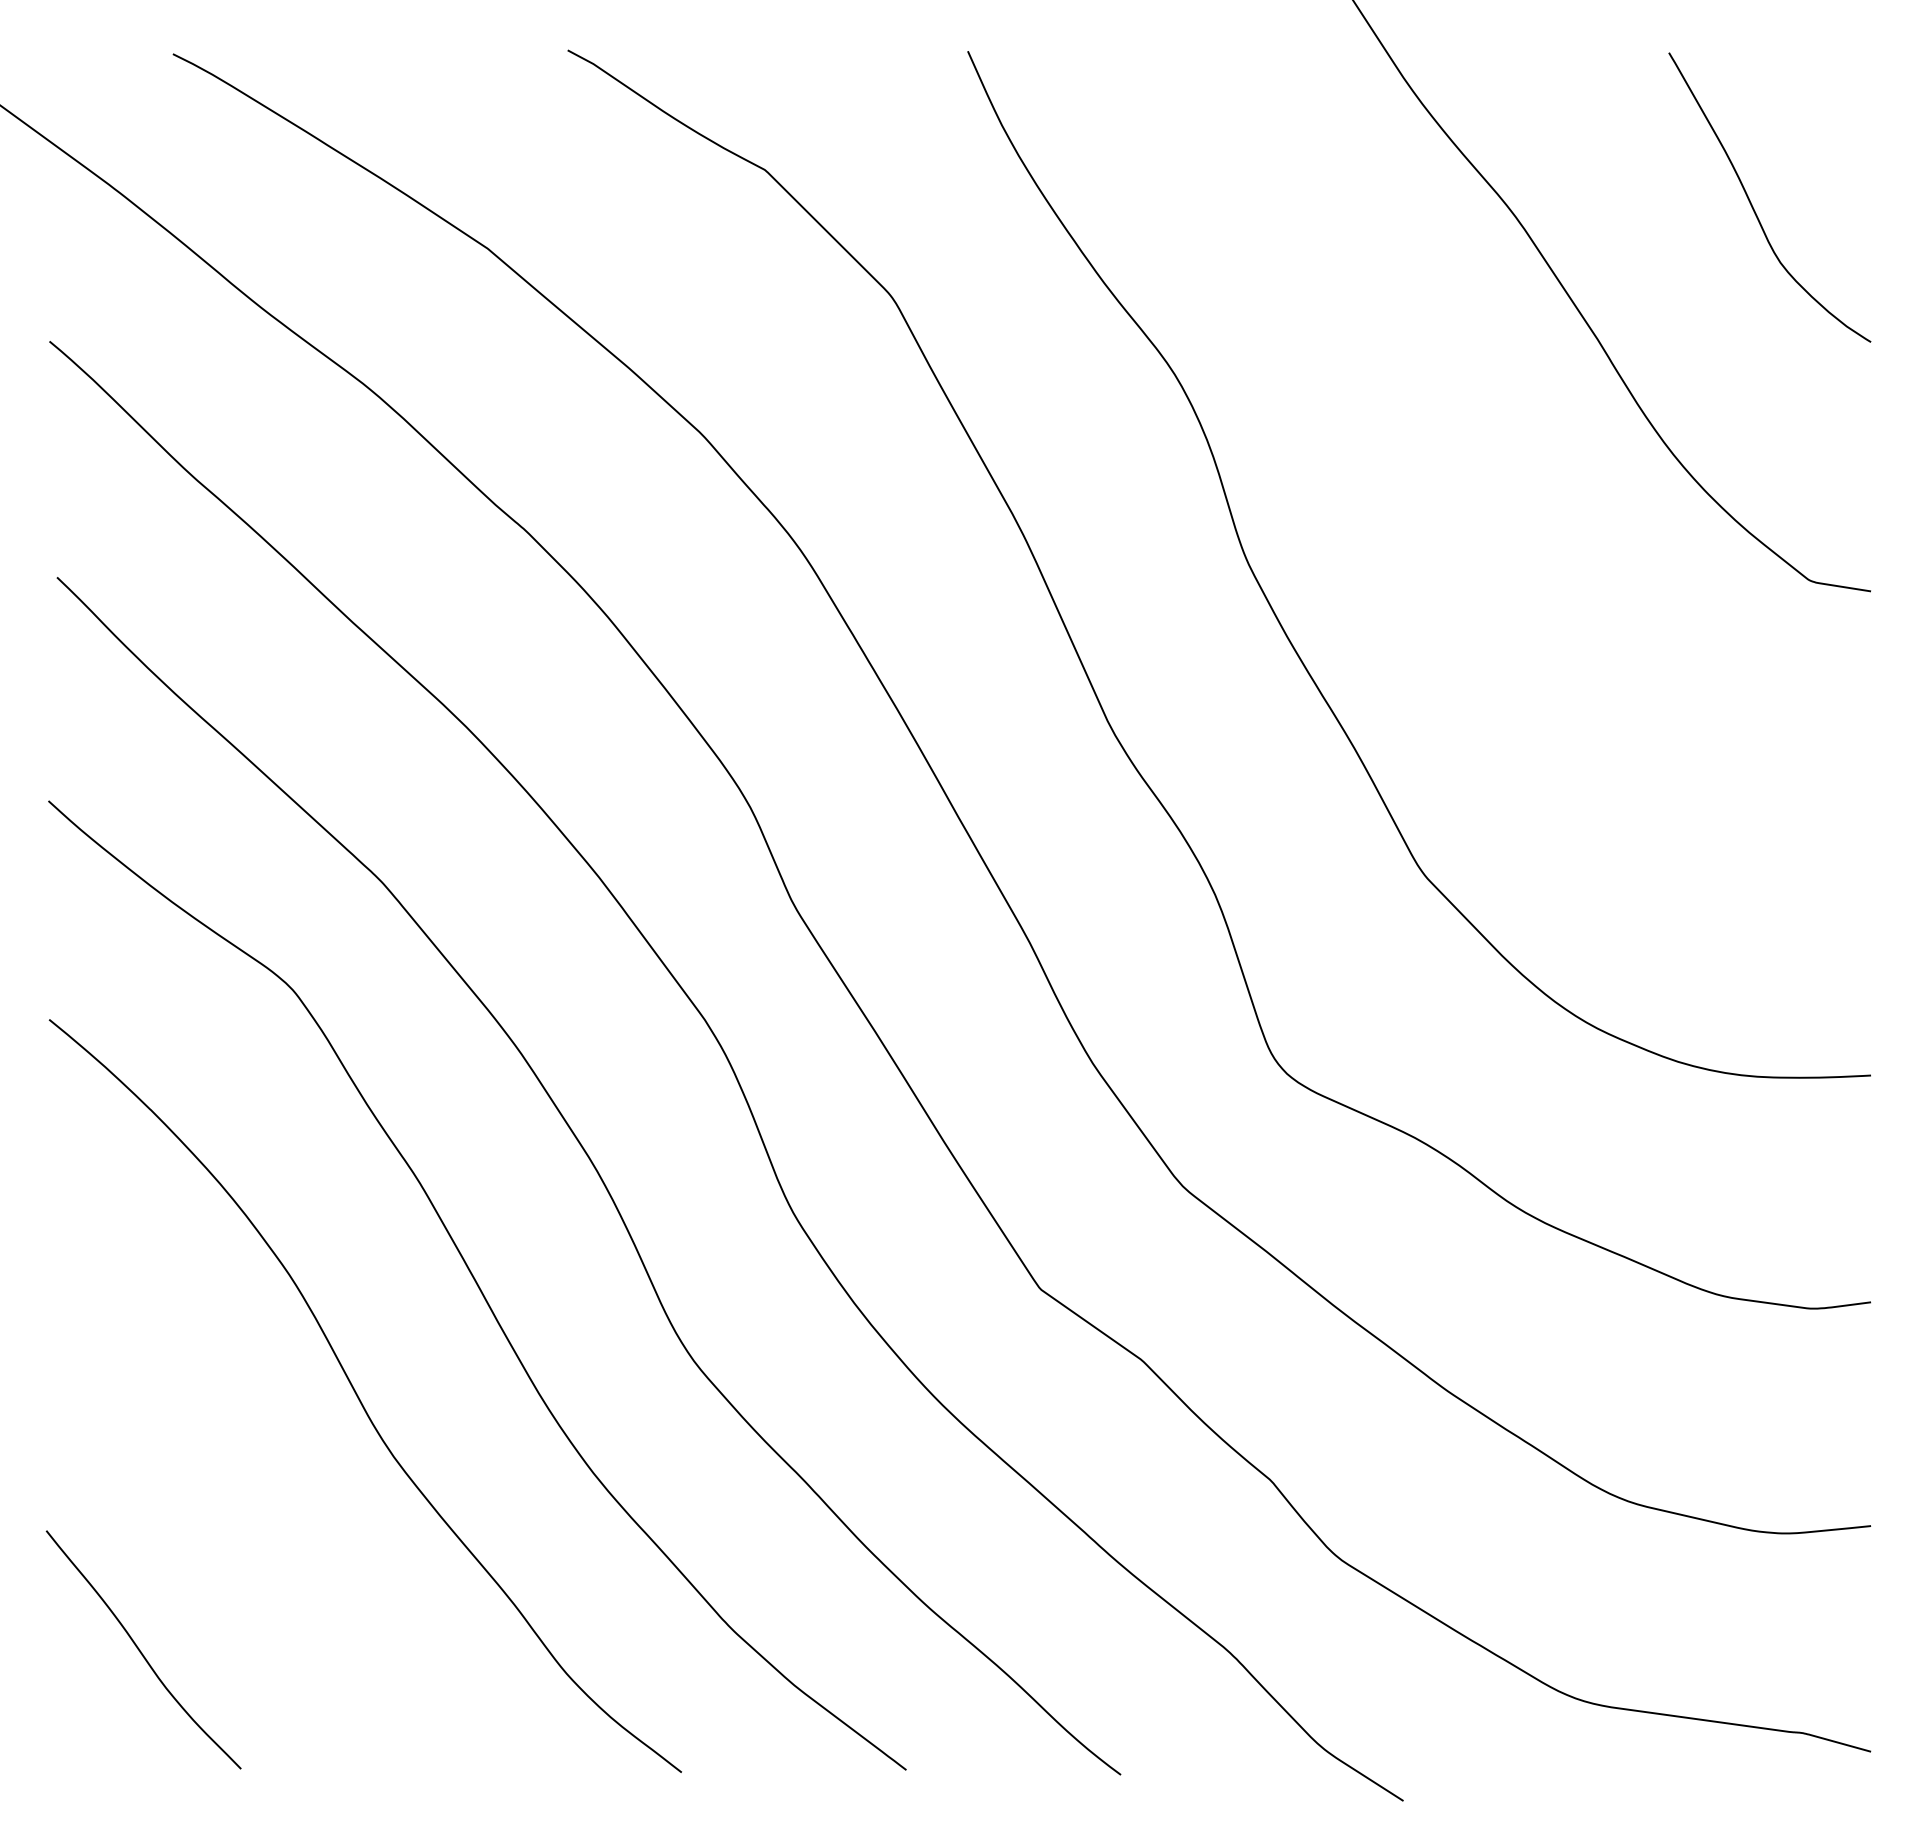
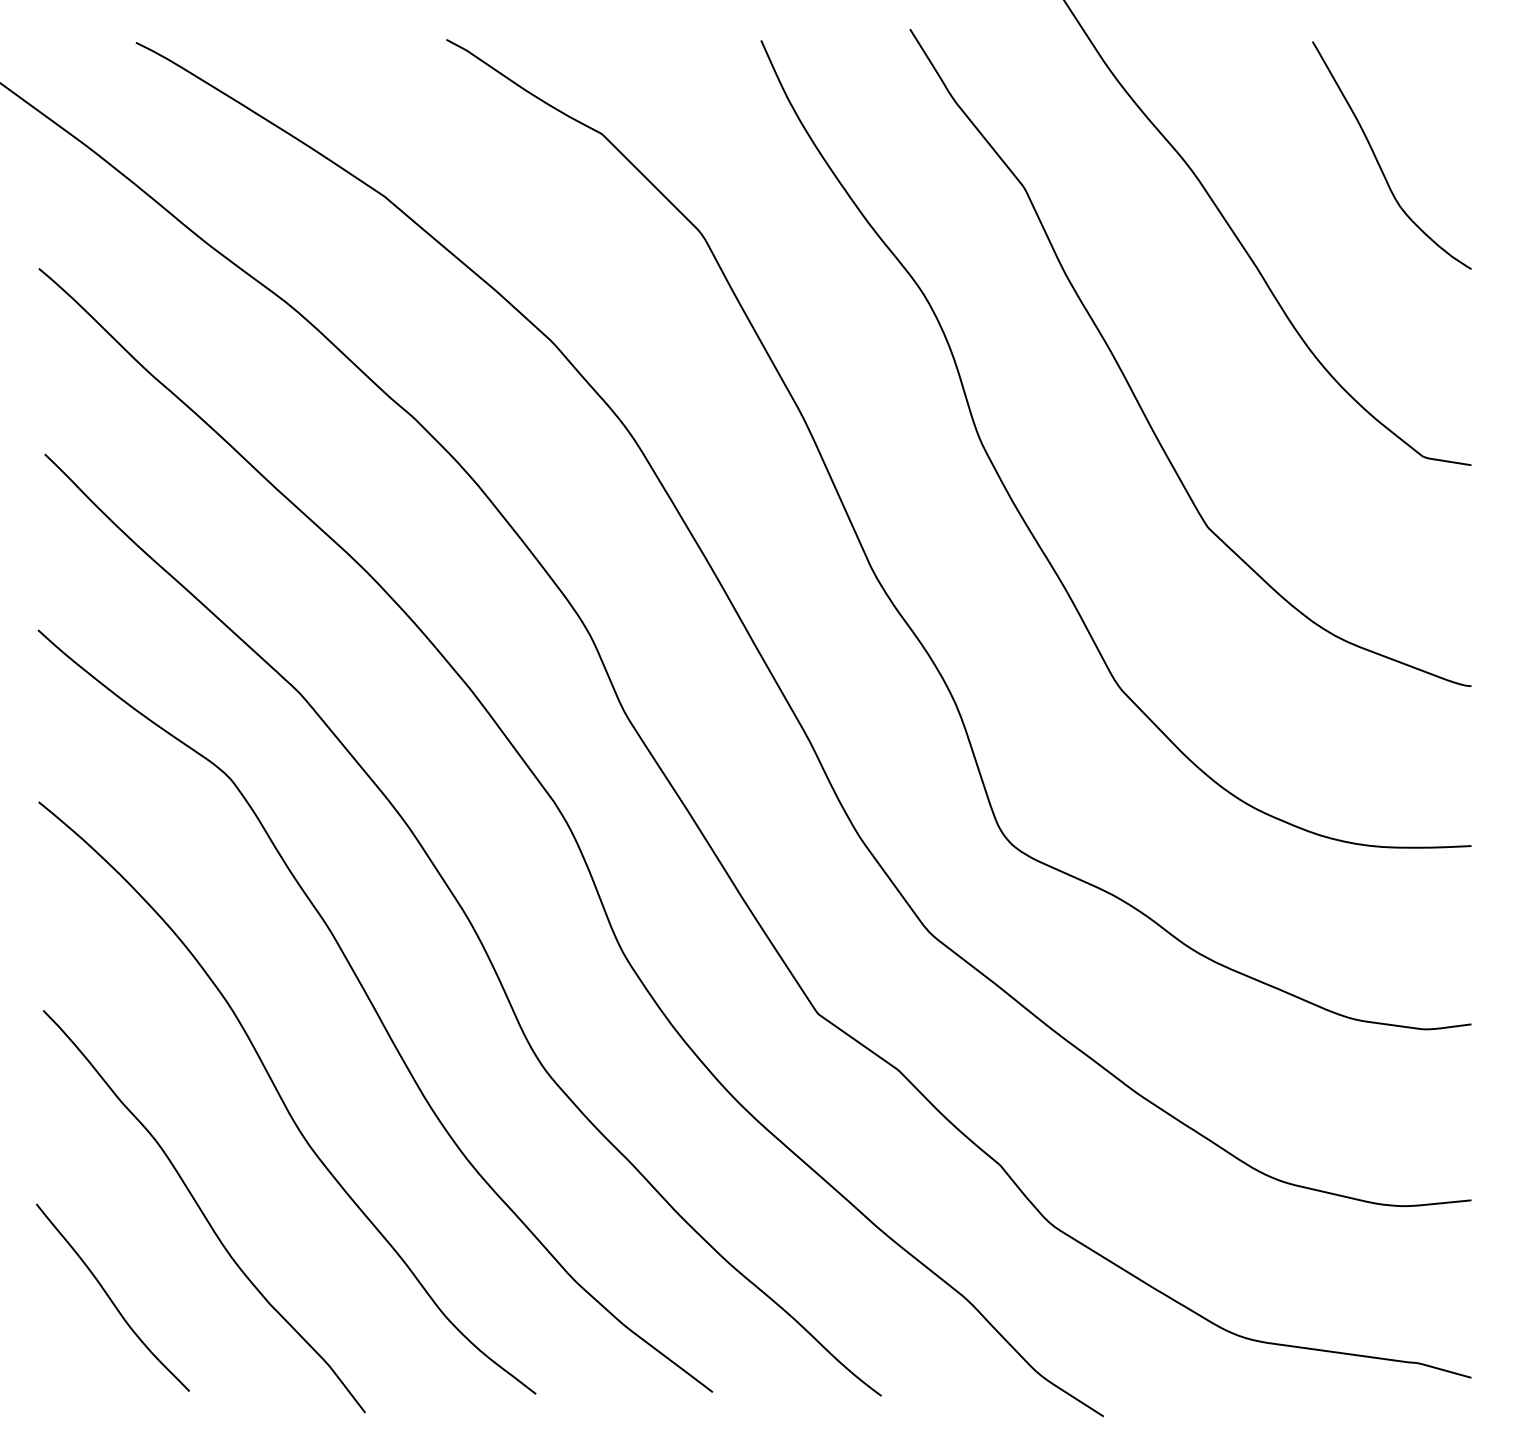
curve: (1438, 492) -> (1131, 387), added
curve: (257, 1540) -> (202, 1211), added

